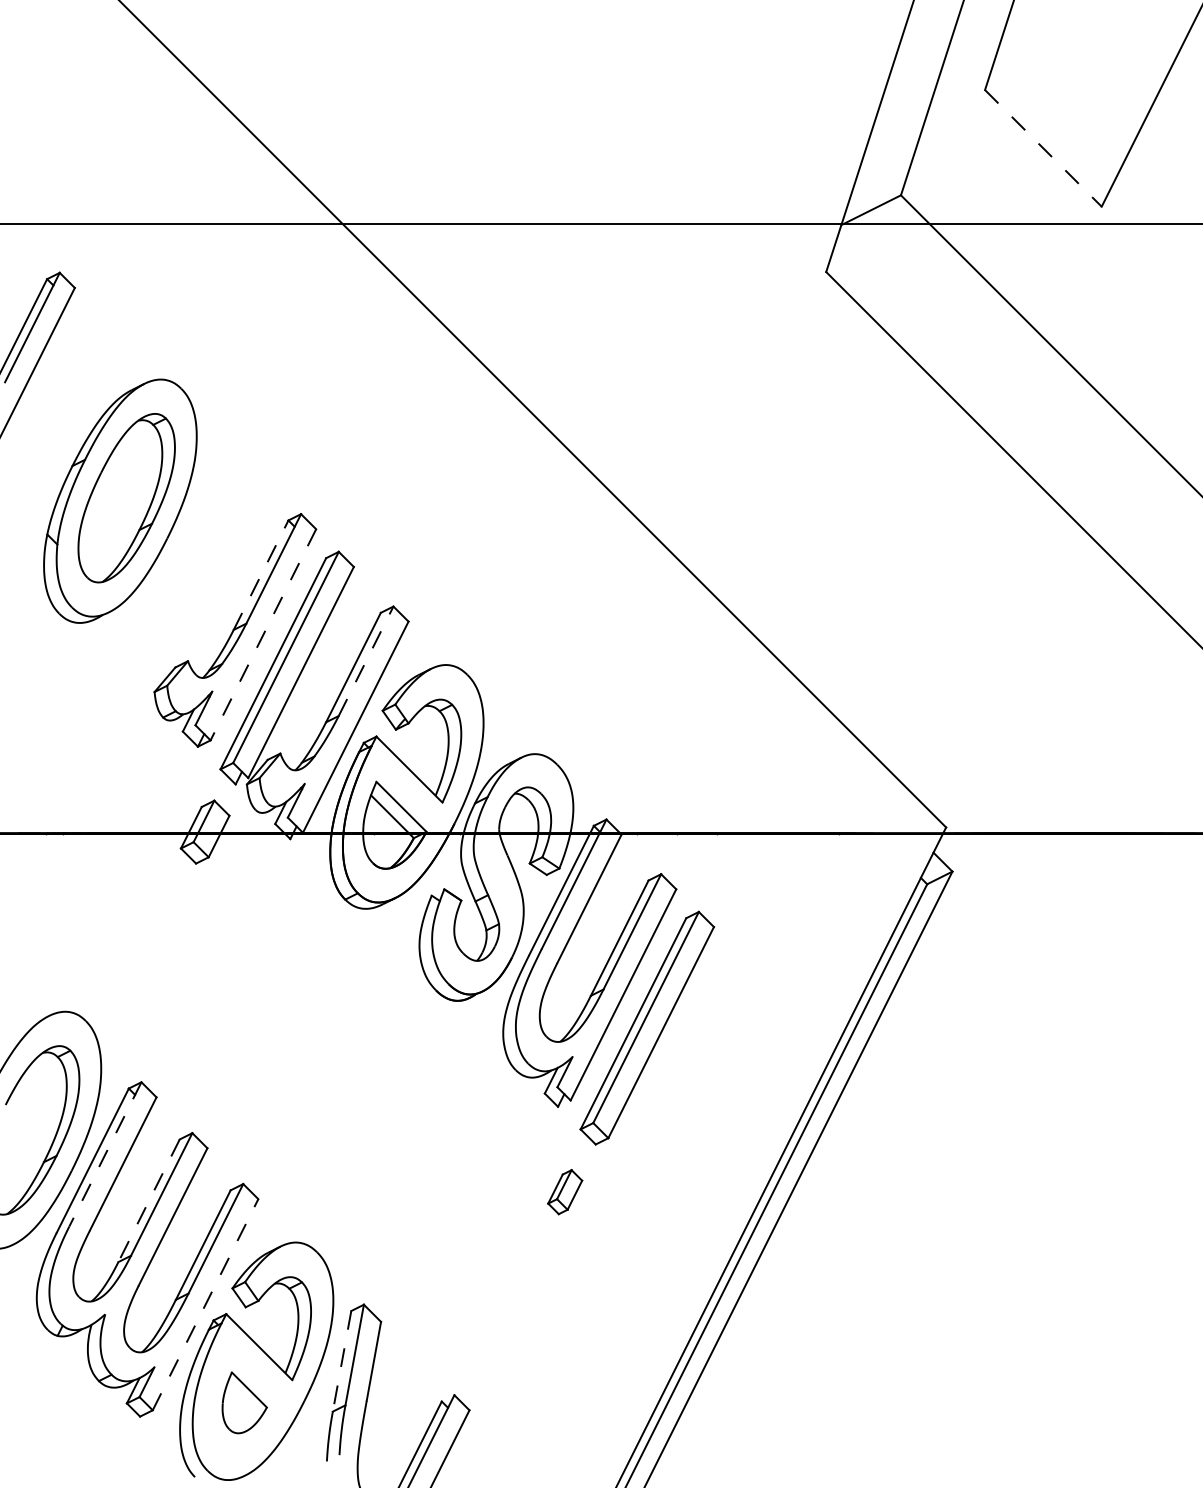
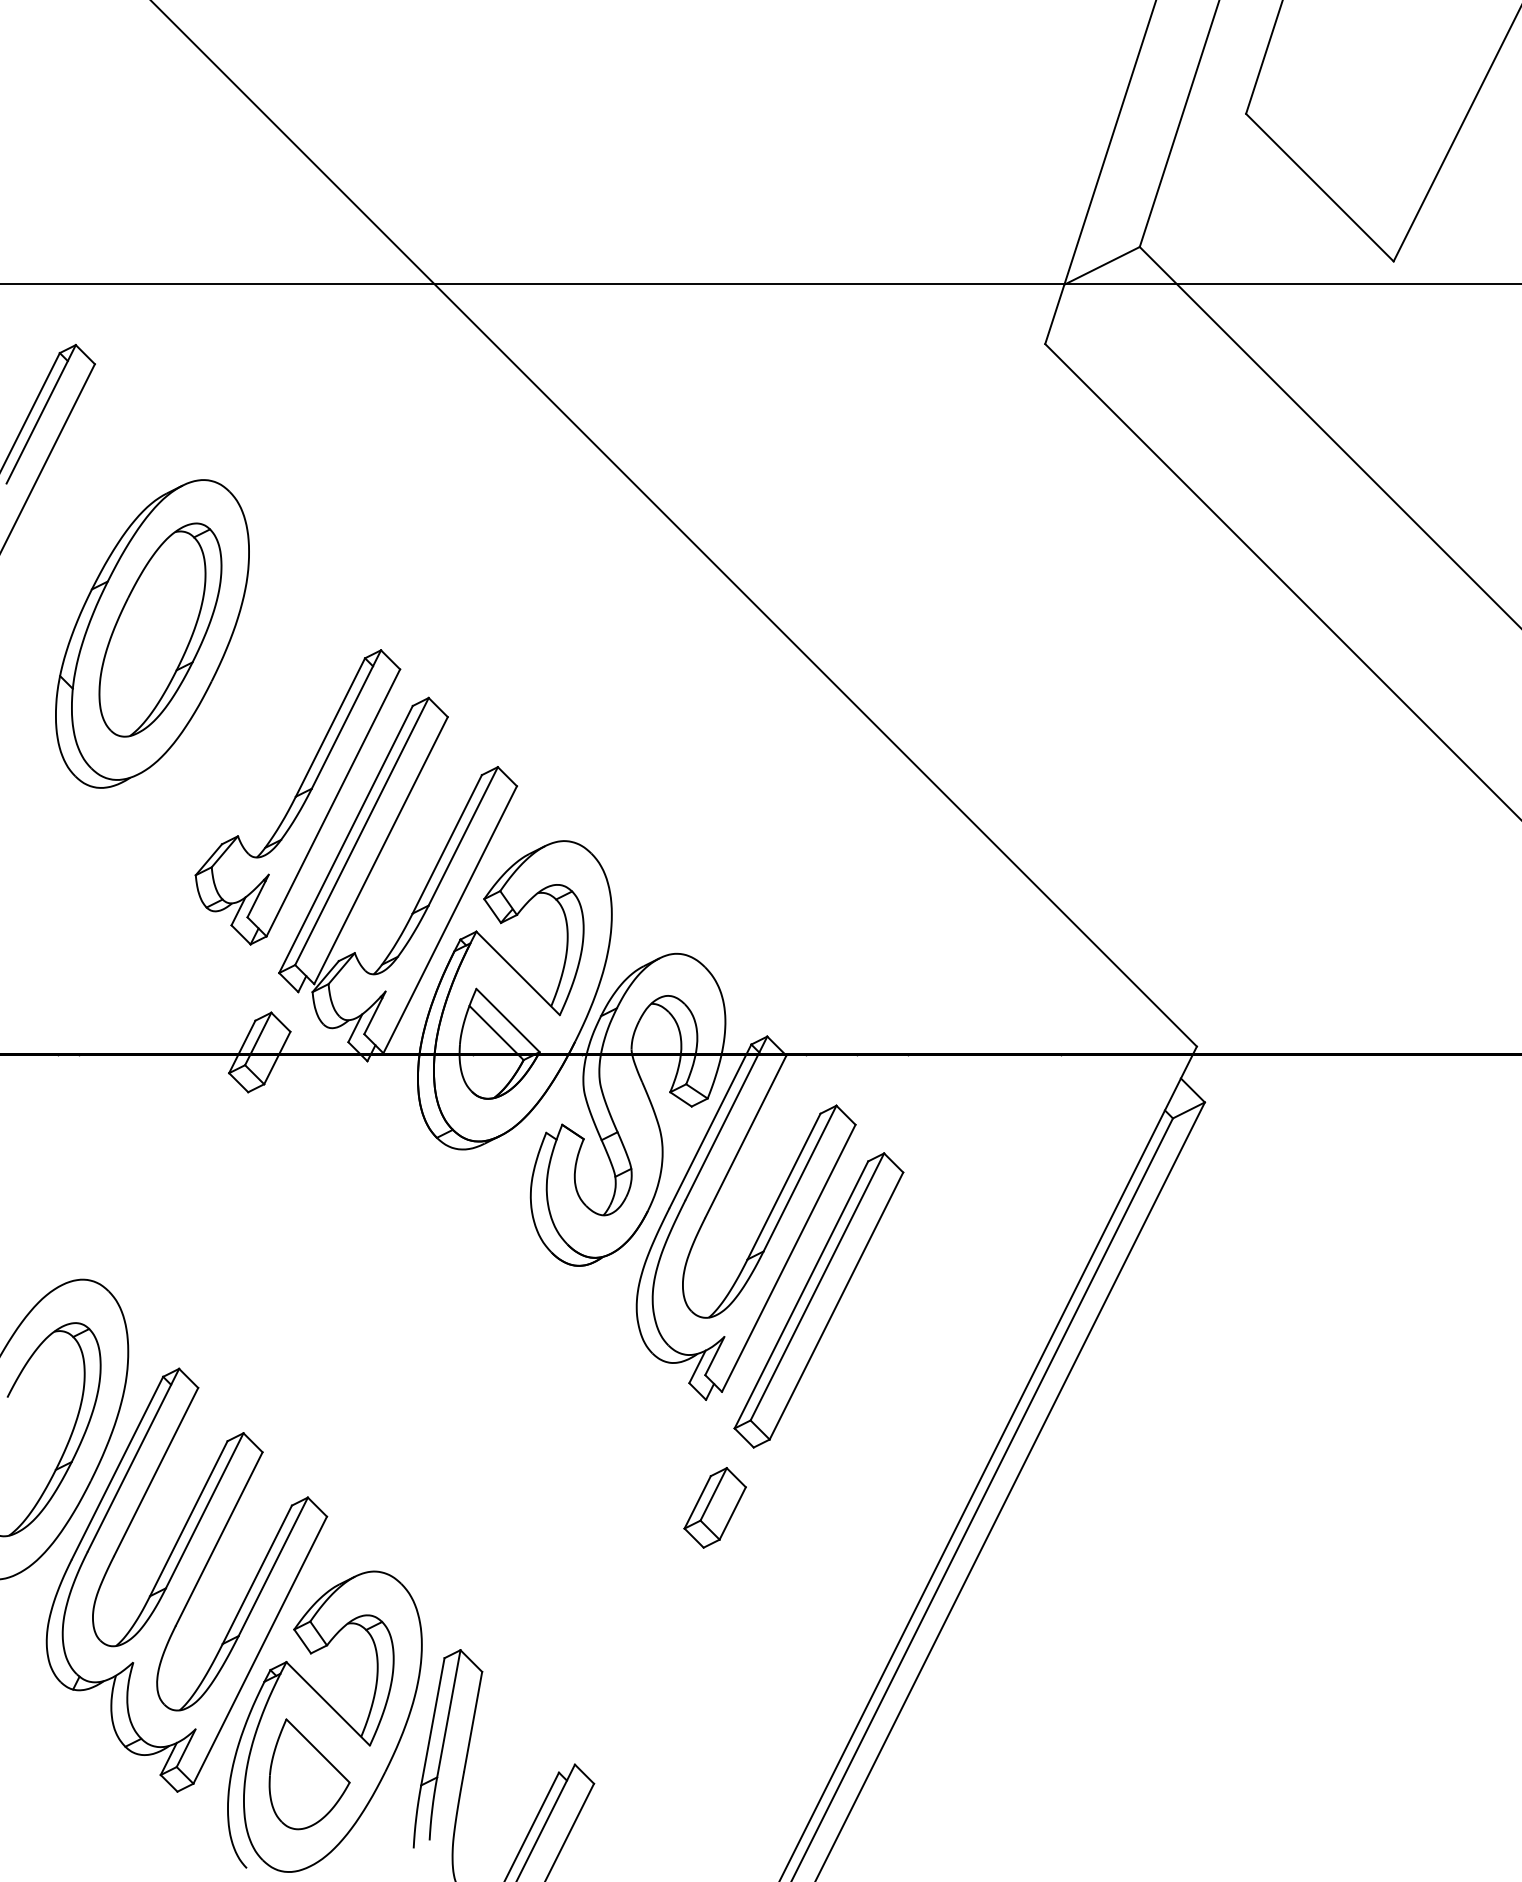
line: (1043, 148) -> (1320, 187), dashed -> solid
line: (261, 574) -> (330, 726), dashed -> solid
line: (263, 635) -> (333, 803), dashed -> solid
line: (366, 660) -> (463, 835), dashed -> solid
line: (105, 1154) -> (133, 1460), dashed -> solid
part: (564, 1191) -> (714, 1506), size x1.43
line: (149, 1200) -> (189, 1518), dashed -> solid
line: (205, 1304) -> (260, 1649), dashed -> solid
line: (341, 1361) -> (432, 1722), dashed -> solid
part: (244, 1402) -> (309, 1773), size x1.43

